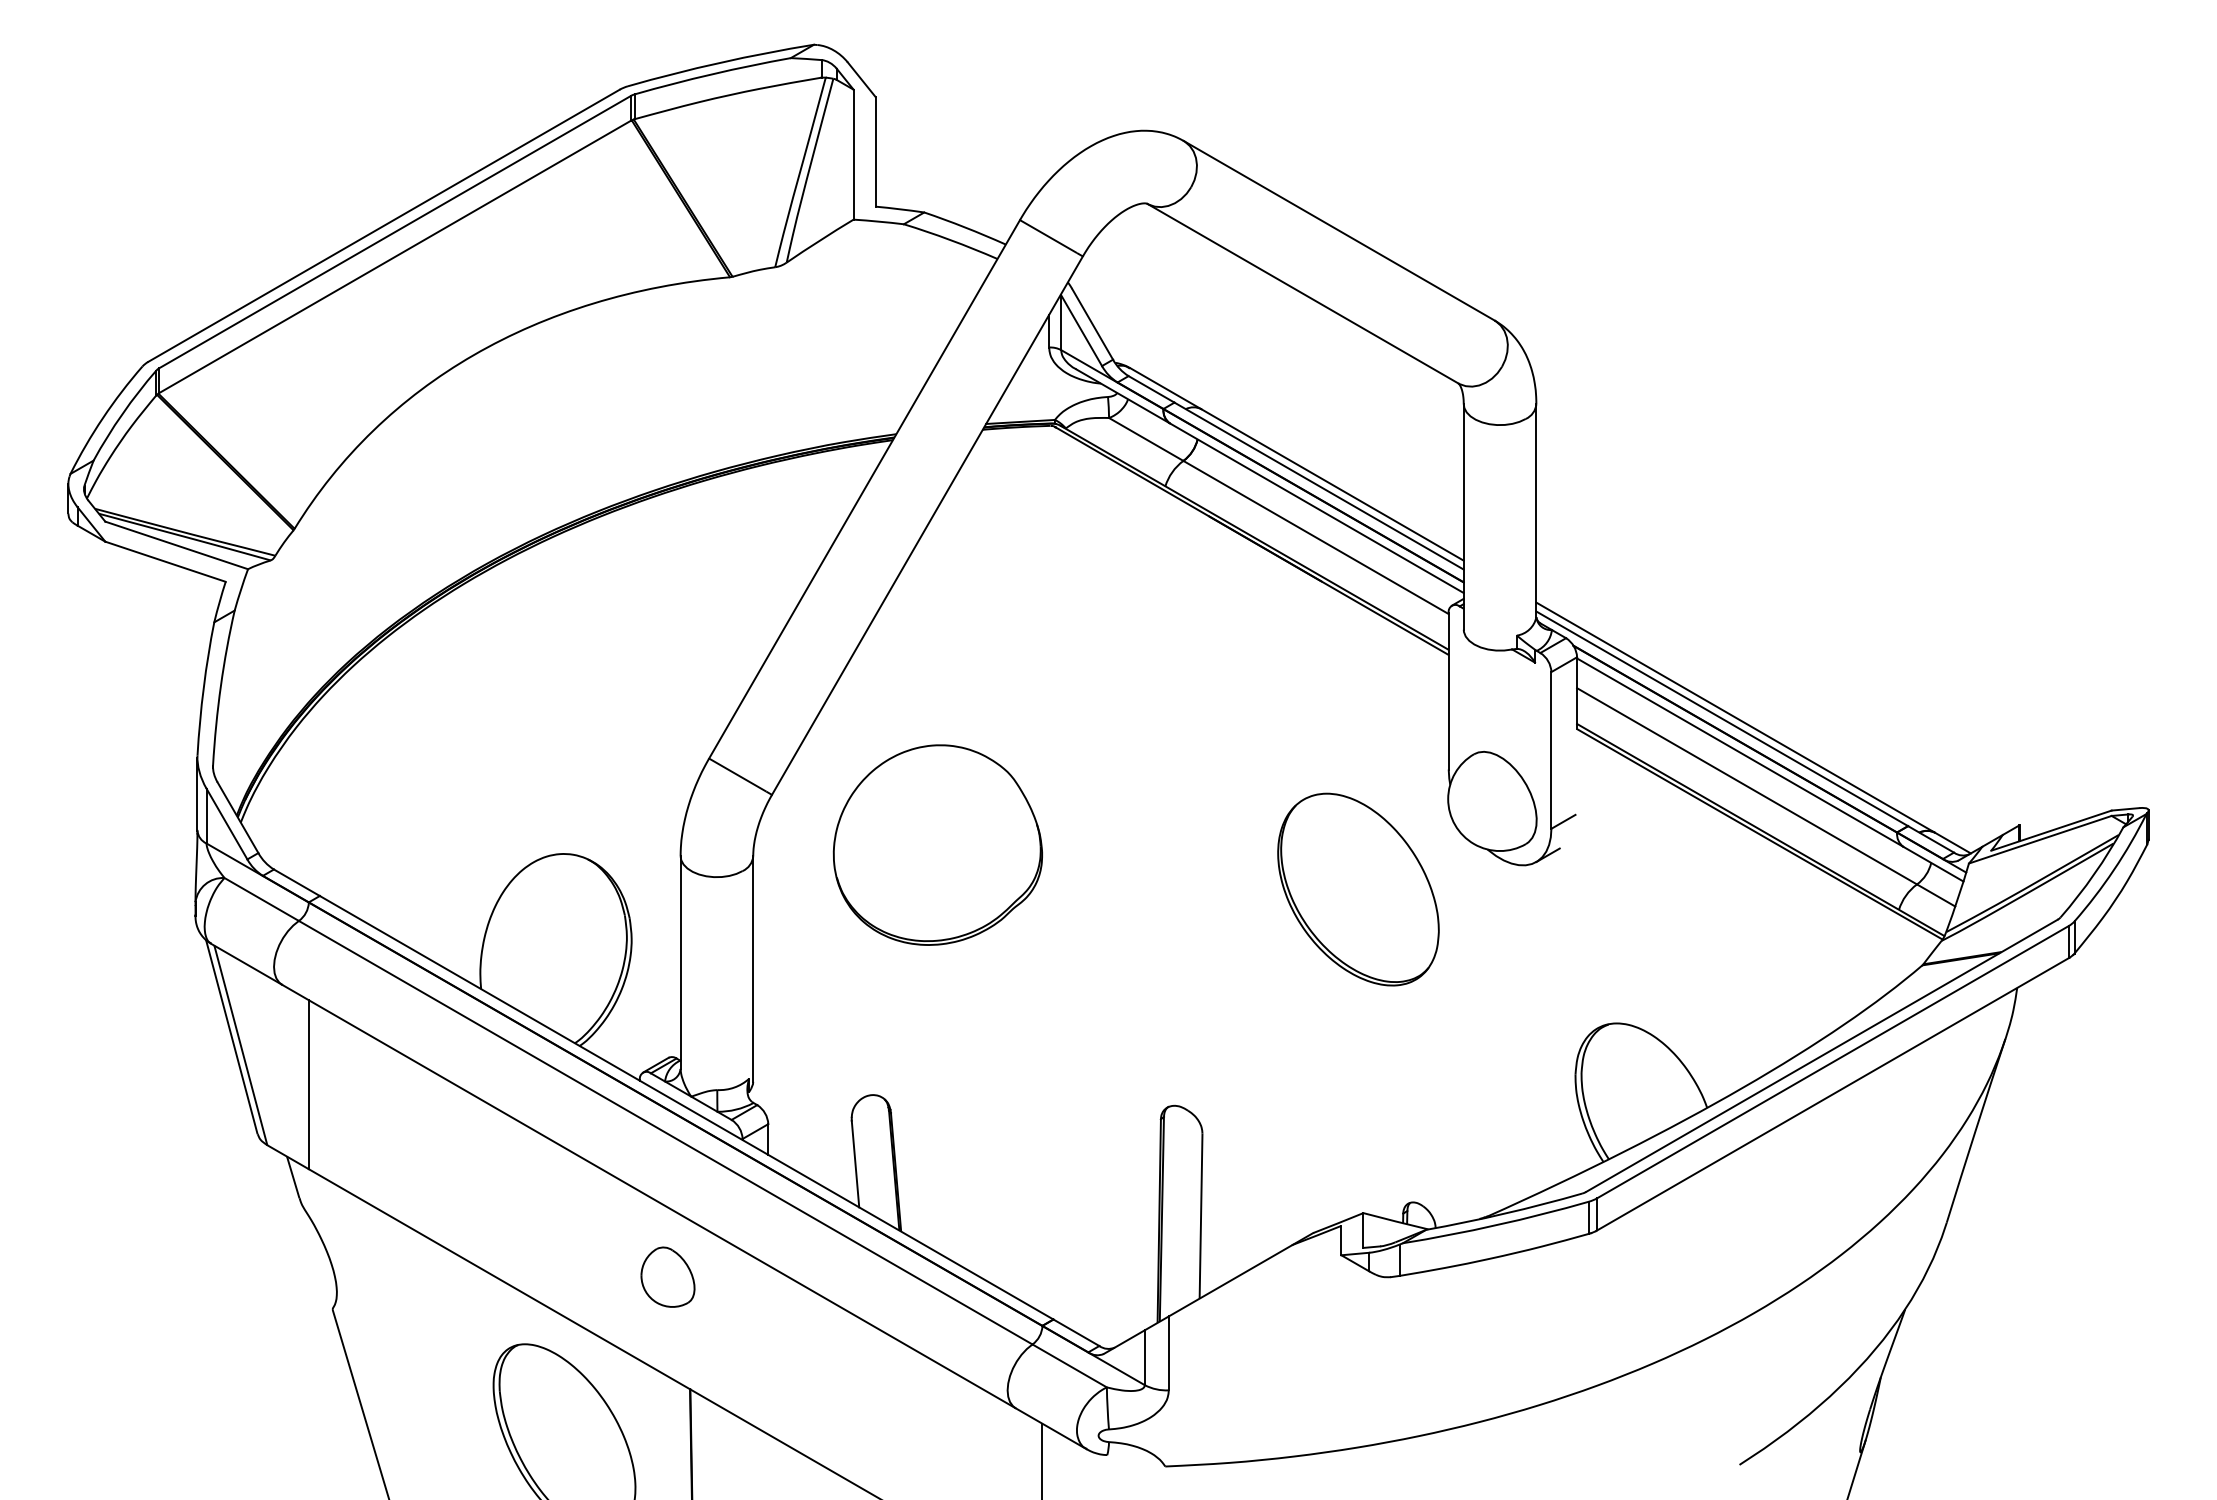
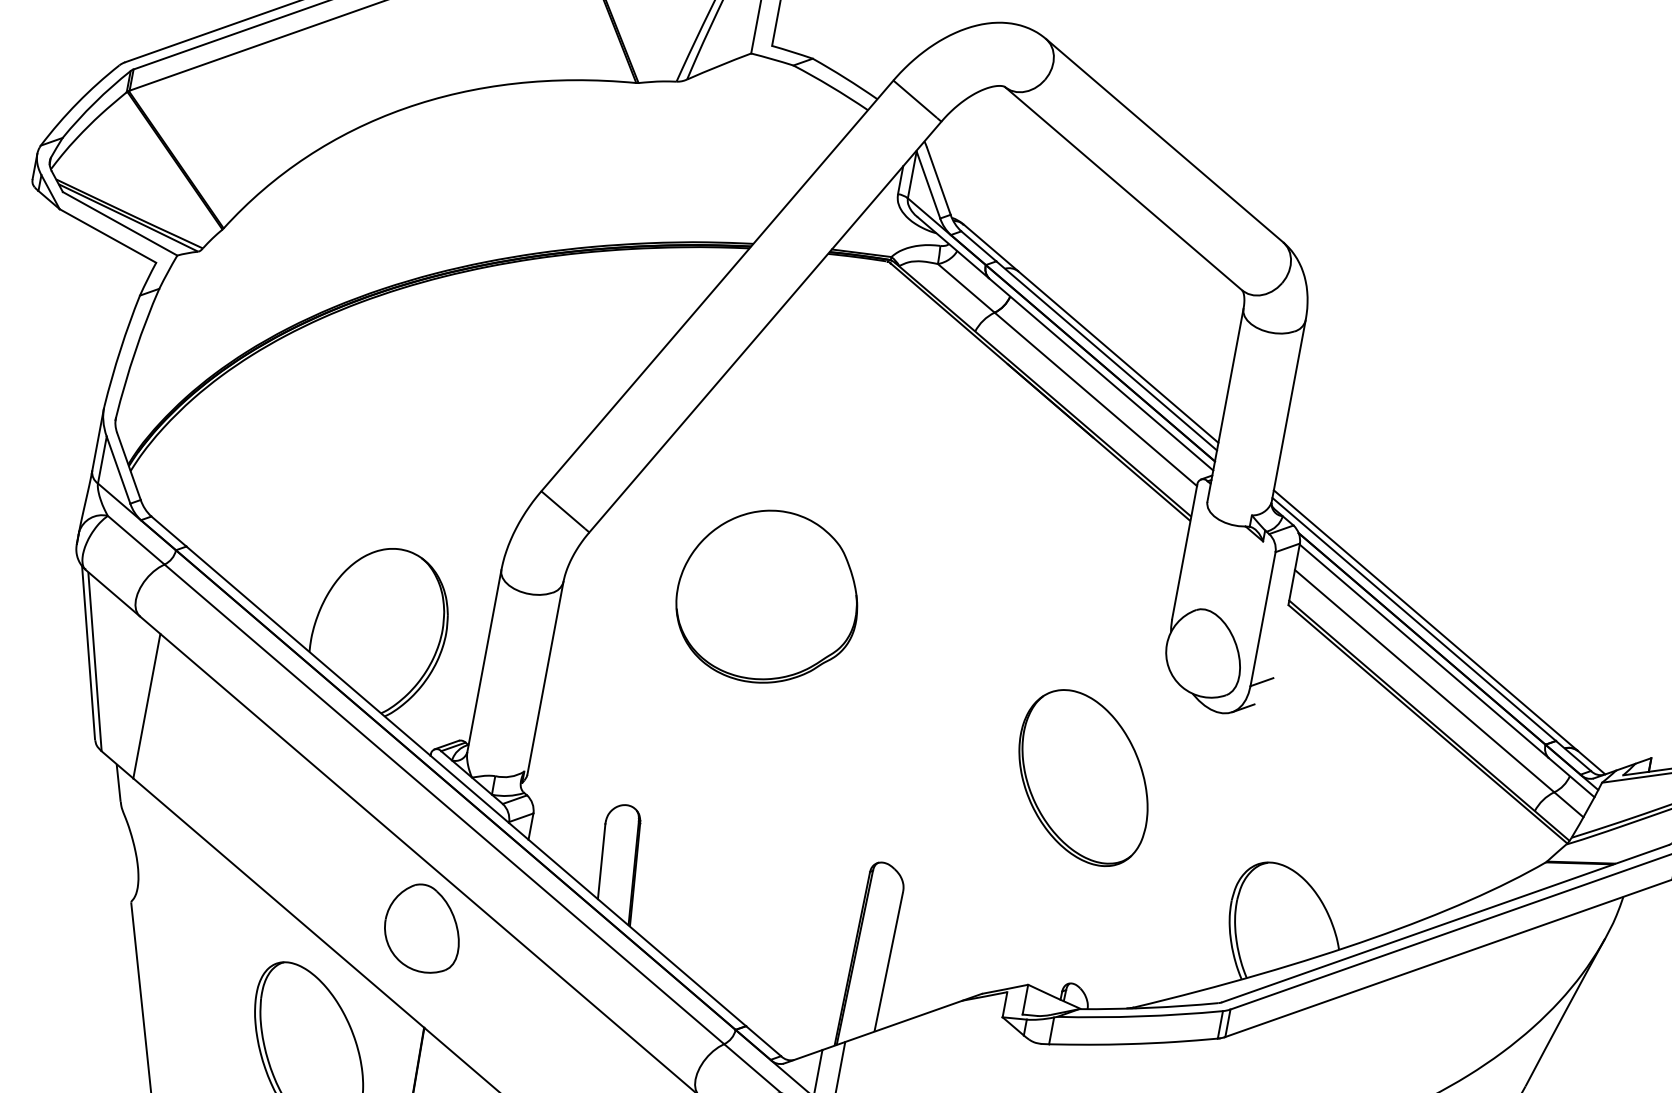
part: (937, 844) -> (768, 596), moved
part: (1358, 889) -> (1083, 777), moved
part: (667, 1276) -> (422, 927), size x1.67

